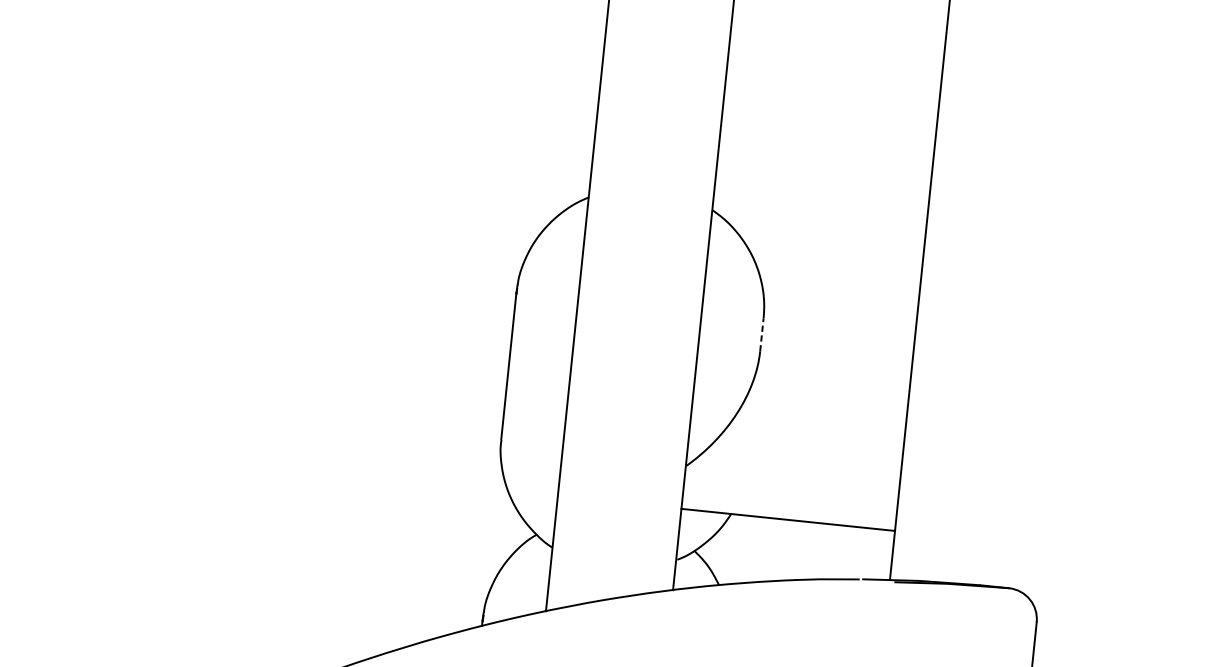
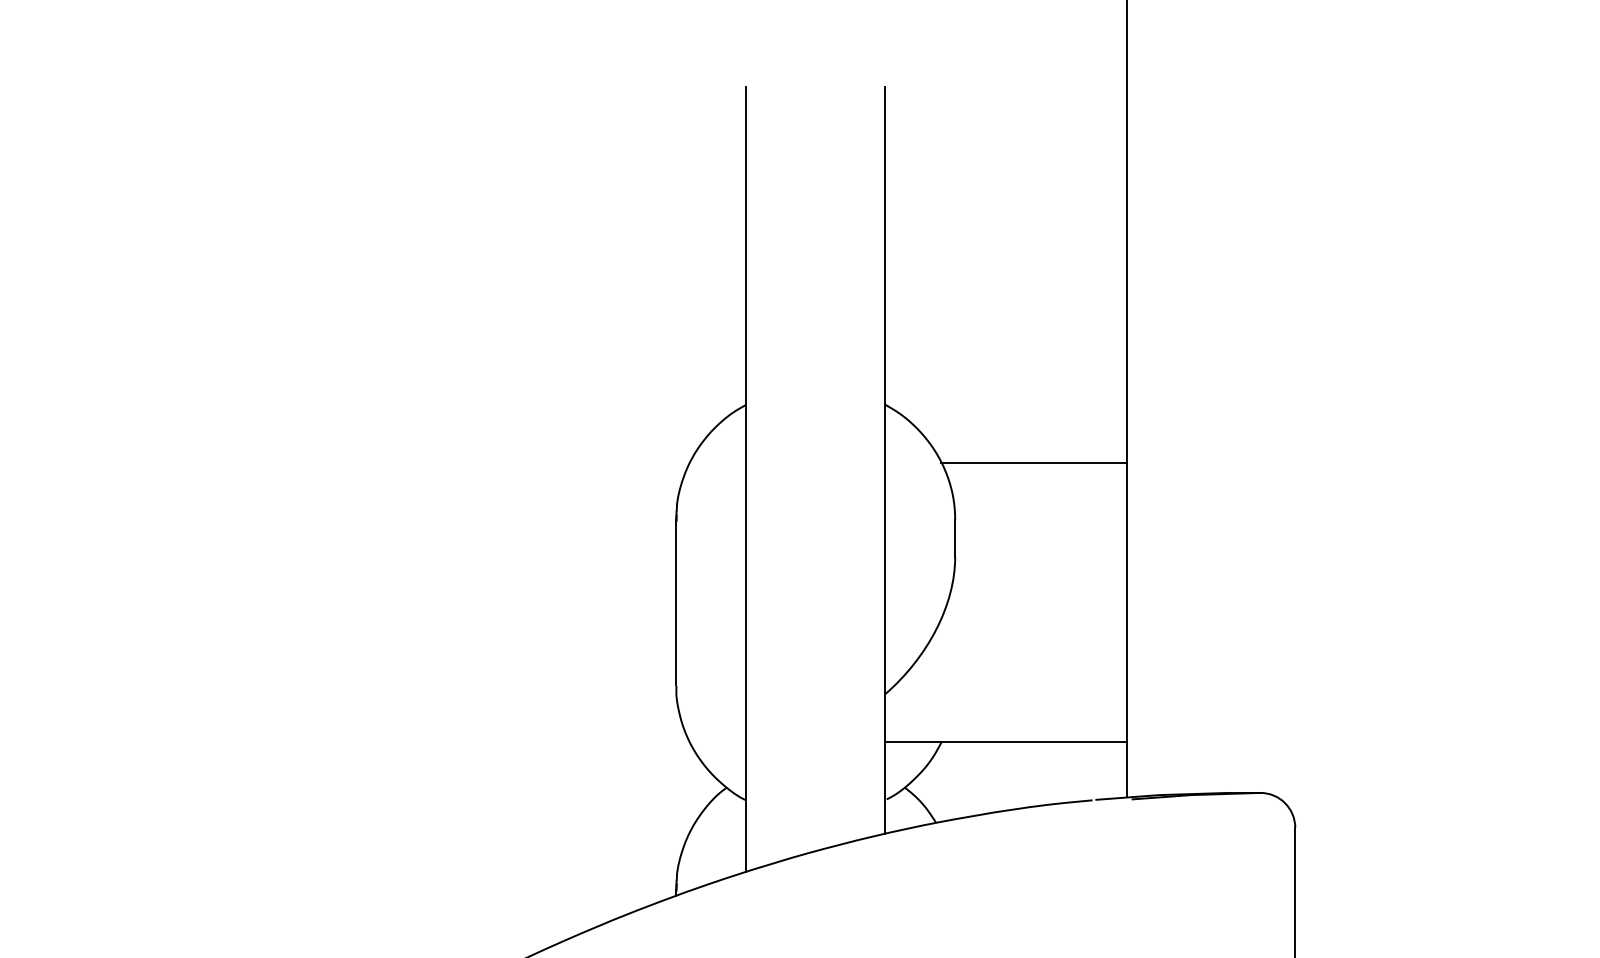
line: (838, 275) -> (1033, 463), added
line: (762, 334) -> (955, 538), dashed -> solid

